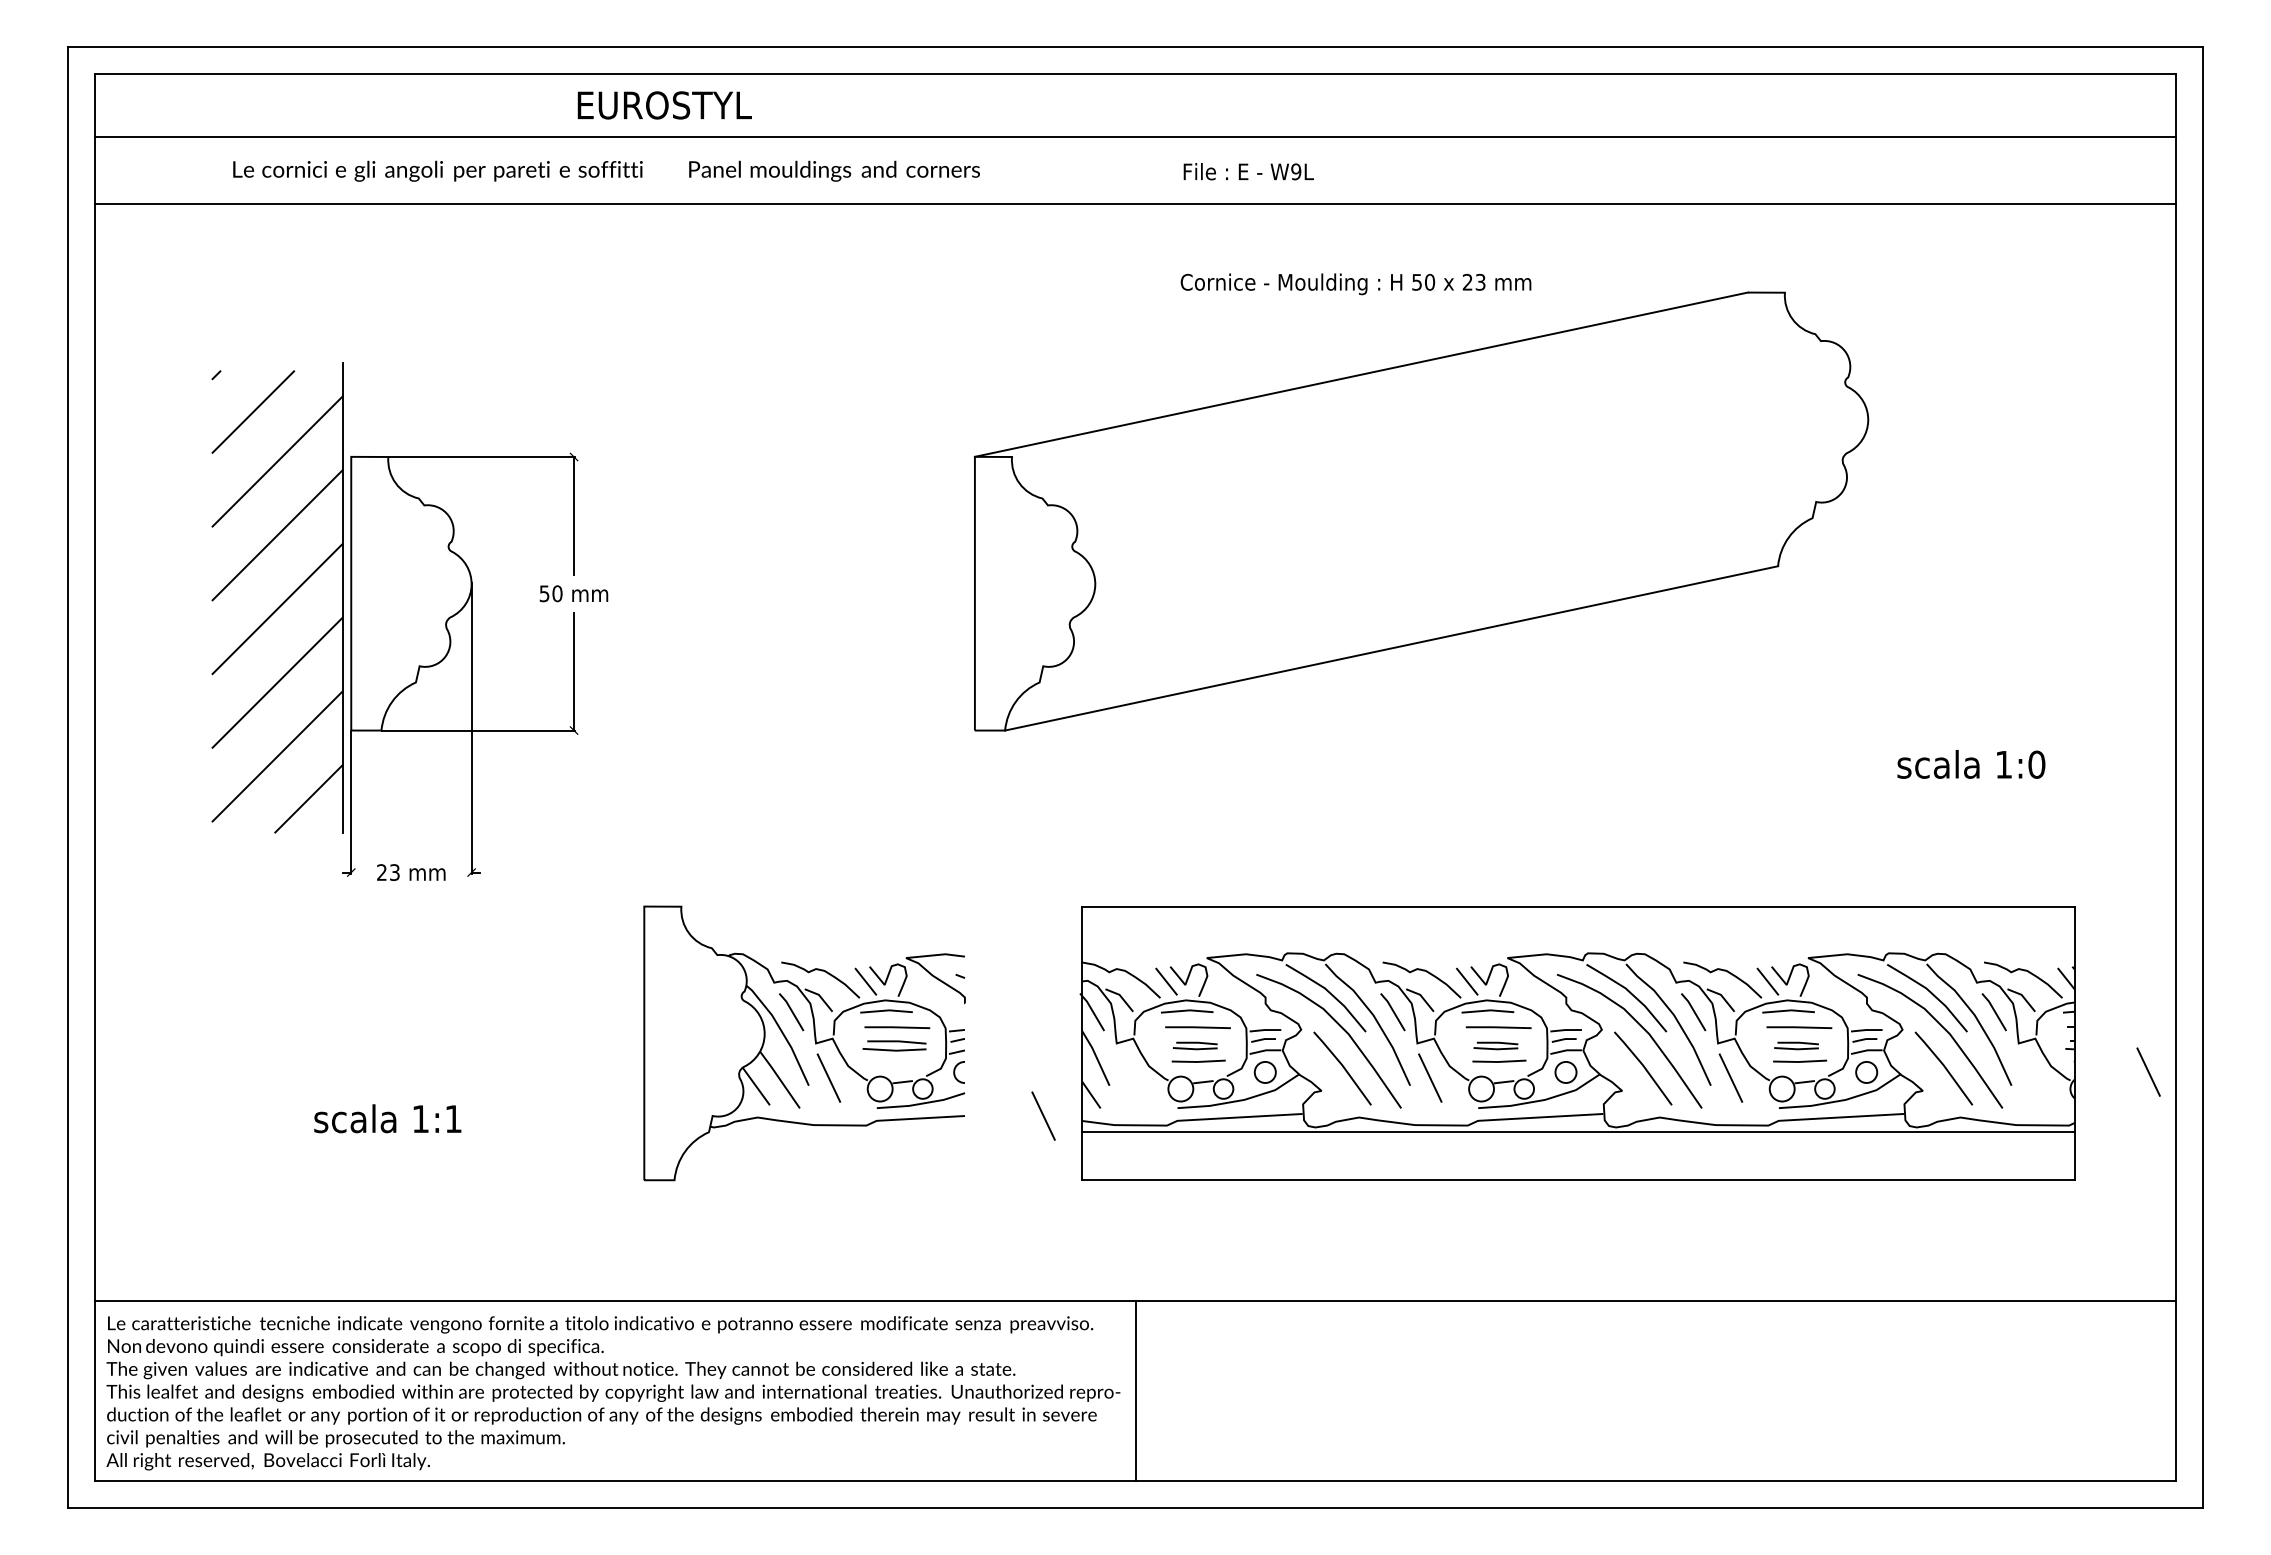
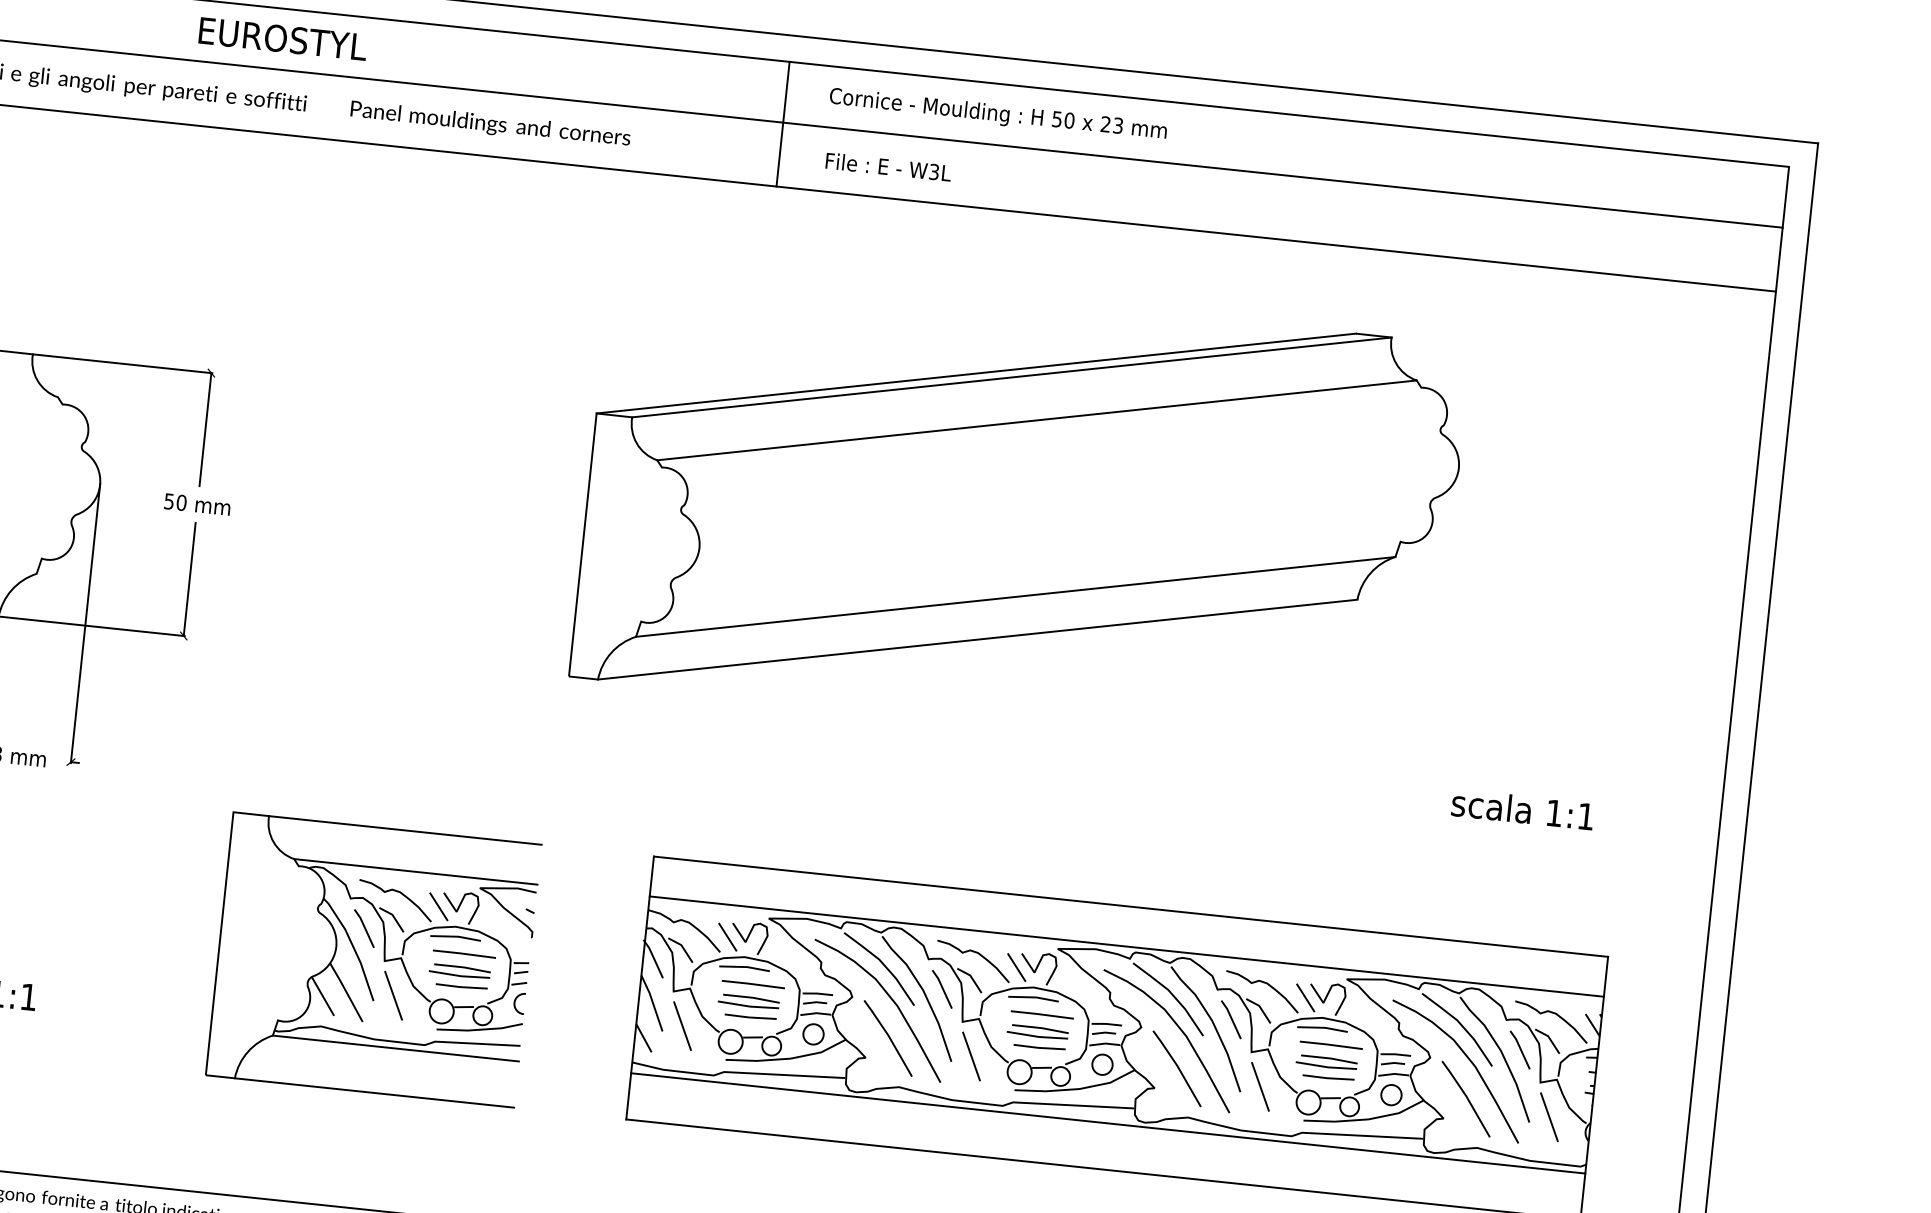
text: (664, 105) -> (282, 39), moved
line: (1135, 138) -> (783, 123), added
text: (1296, 171) -> (934, 171), W9L -> W3L
text: (1355, 284) -> (997, 115), moved
line: (1398, 374) -> (1012, 377), added
line: (1428, 416) -> (1036, 420), added
line: (1425, 600) -> (1015, 597), added
text: (2036, 764) -> (1585, 816), 1:0 -> 1:1
line: (823, 906) -> (405, 830), added
line: (838, 948) -> (415, 872), added
line: (1577, 948) -> (1126, 946), added
part: (1195, 1045) -> (749, 1001), size x1.43
part: (1495, 1045) -> (1037, 1031), size x1.43
part: (1796, 1045) -> (1326, 1062), size x1.43
line: (897, 1061) -> (461, 986), added
line: (2148, 1071) -> (1549, 1116), moved
line: (1043, 1115) -> (682, 1025), moved
line: (837, 1132) -> (396, 1048), added
line: (819, 1180) -> (374, 1093), added

